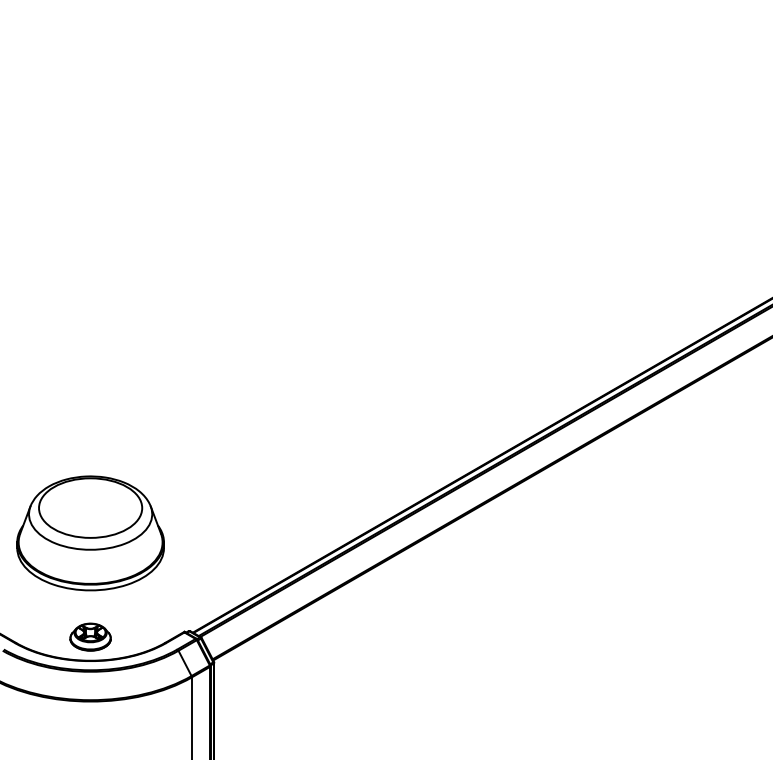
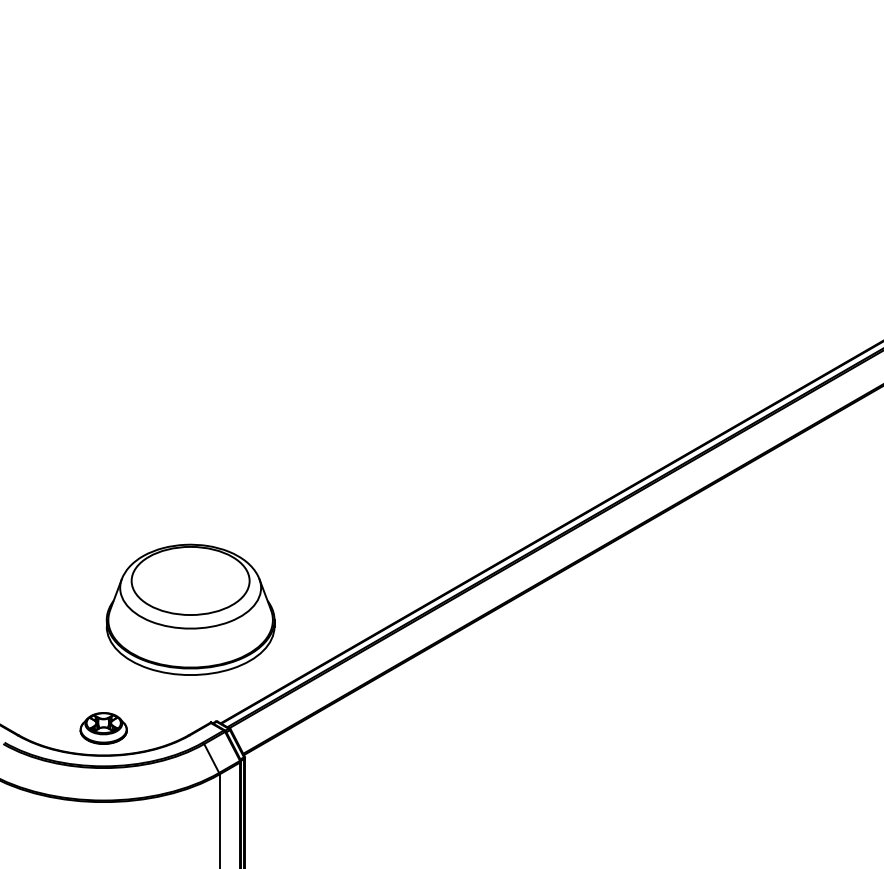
part: (90, 533) -> (190, 609), moved

